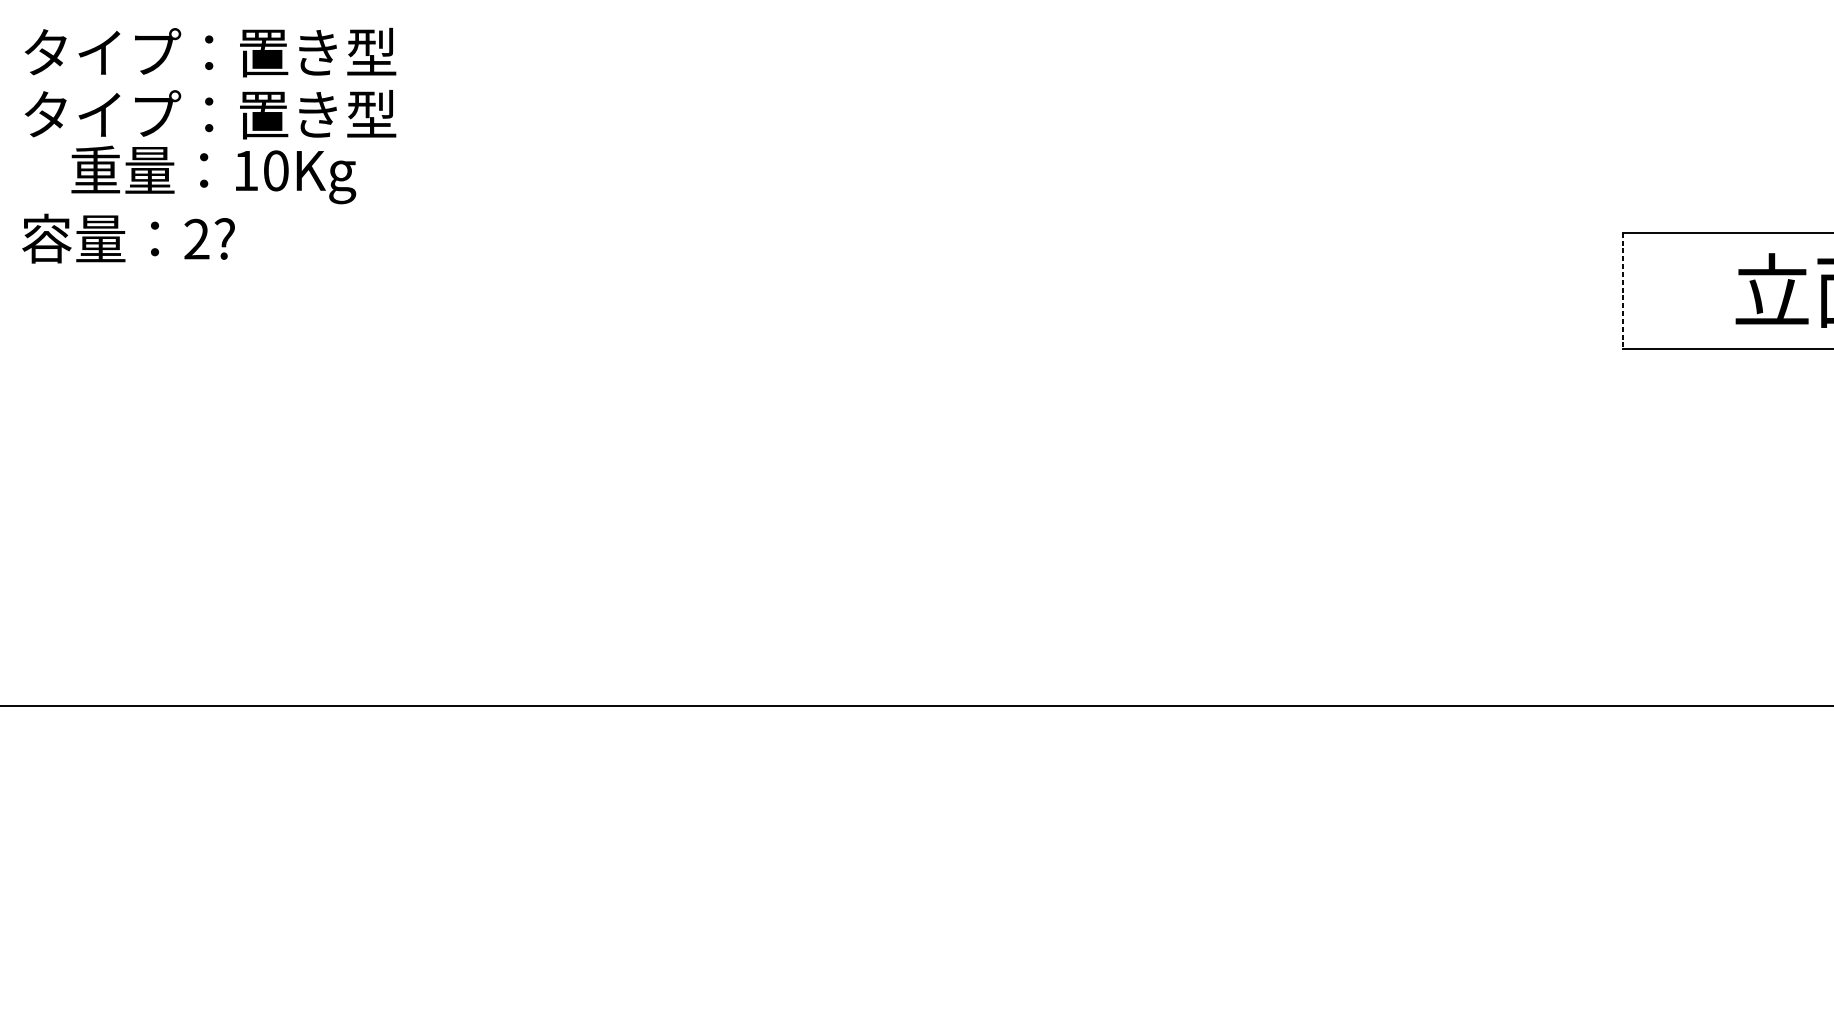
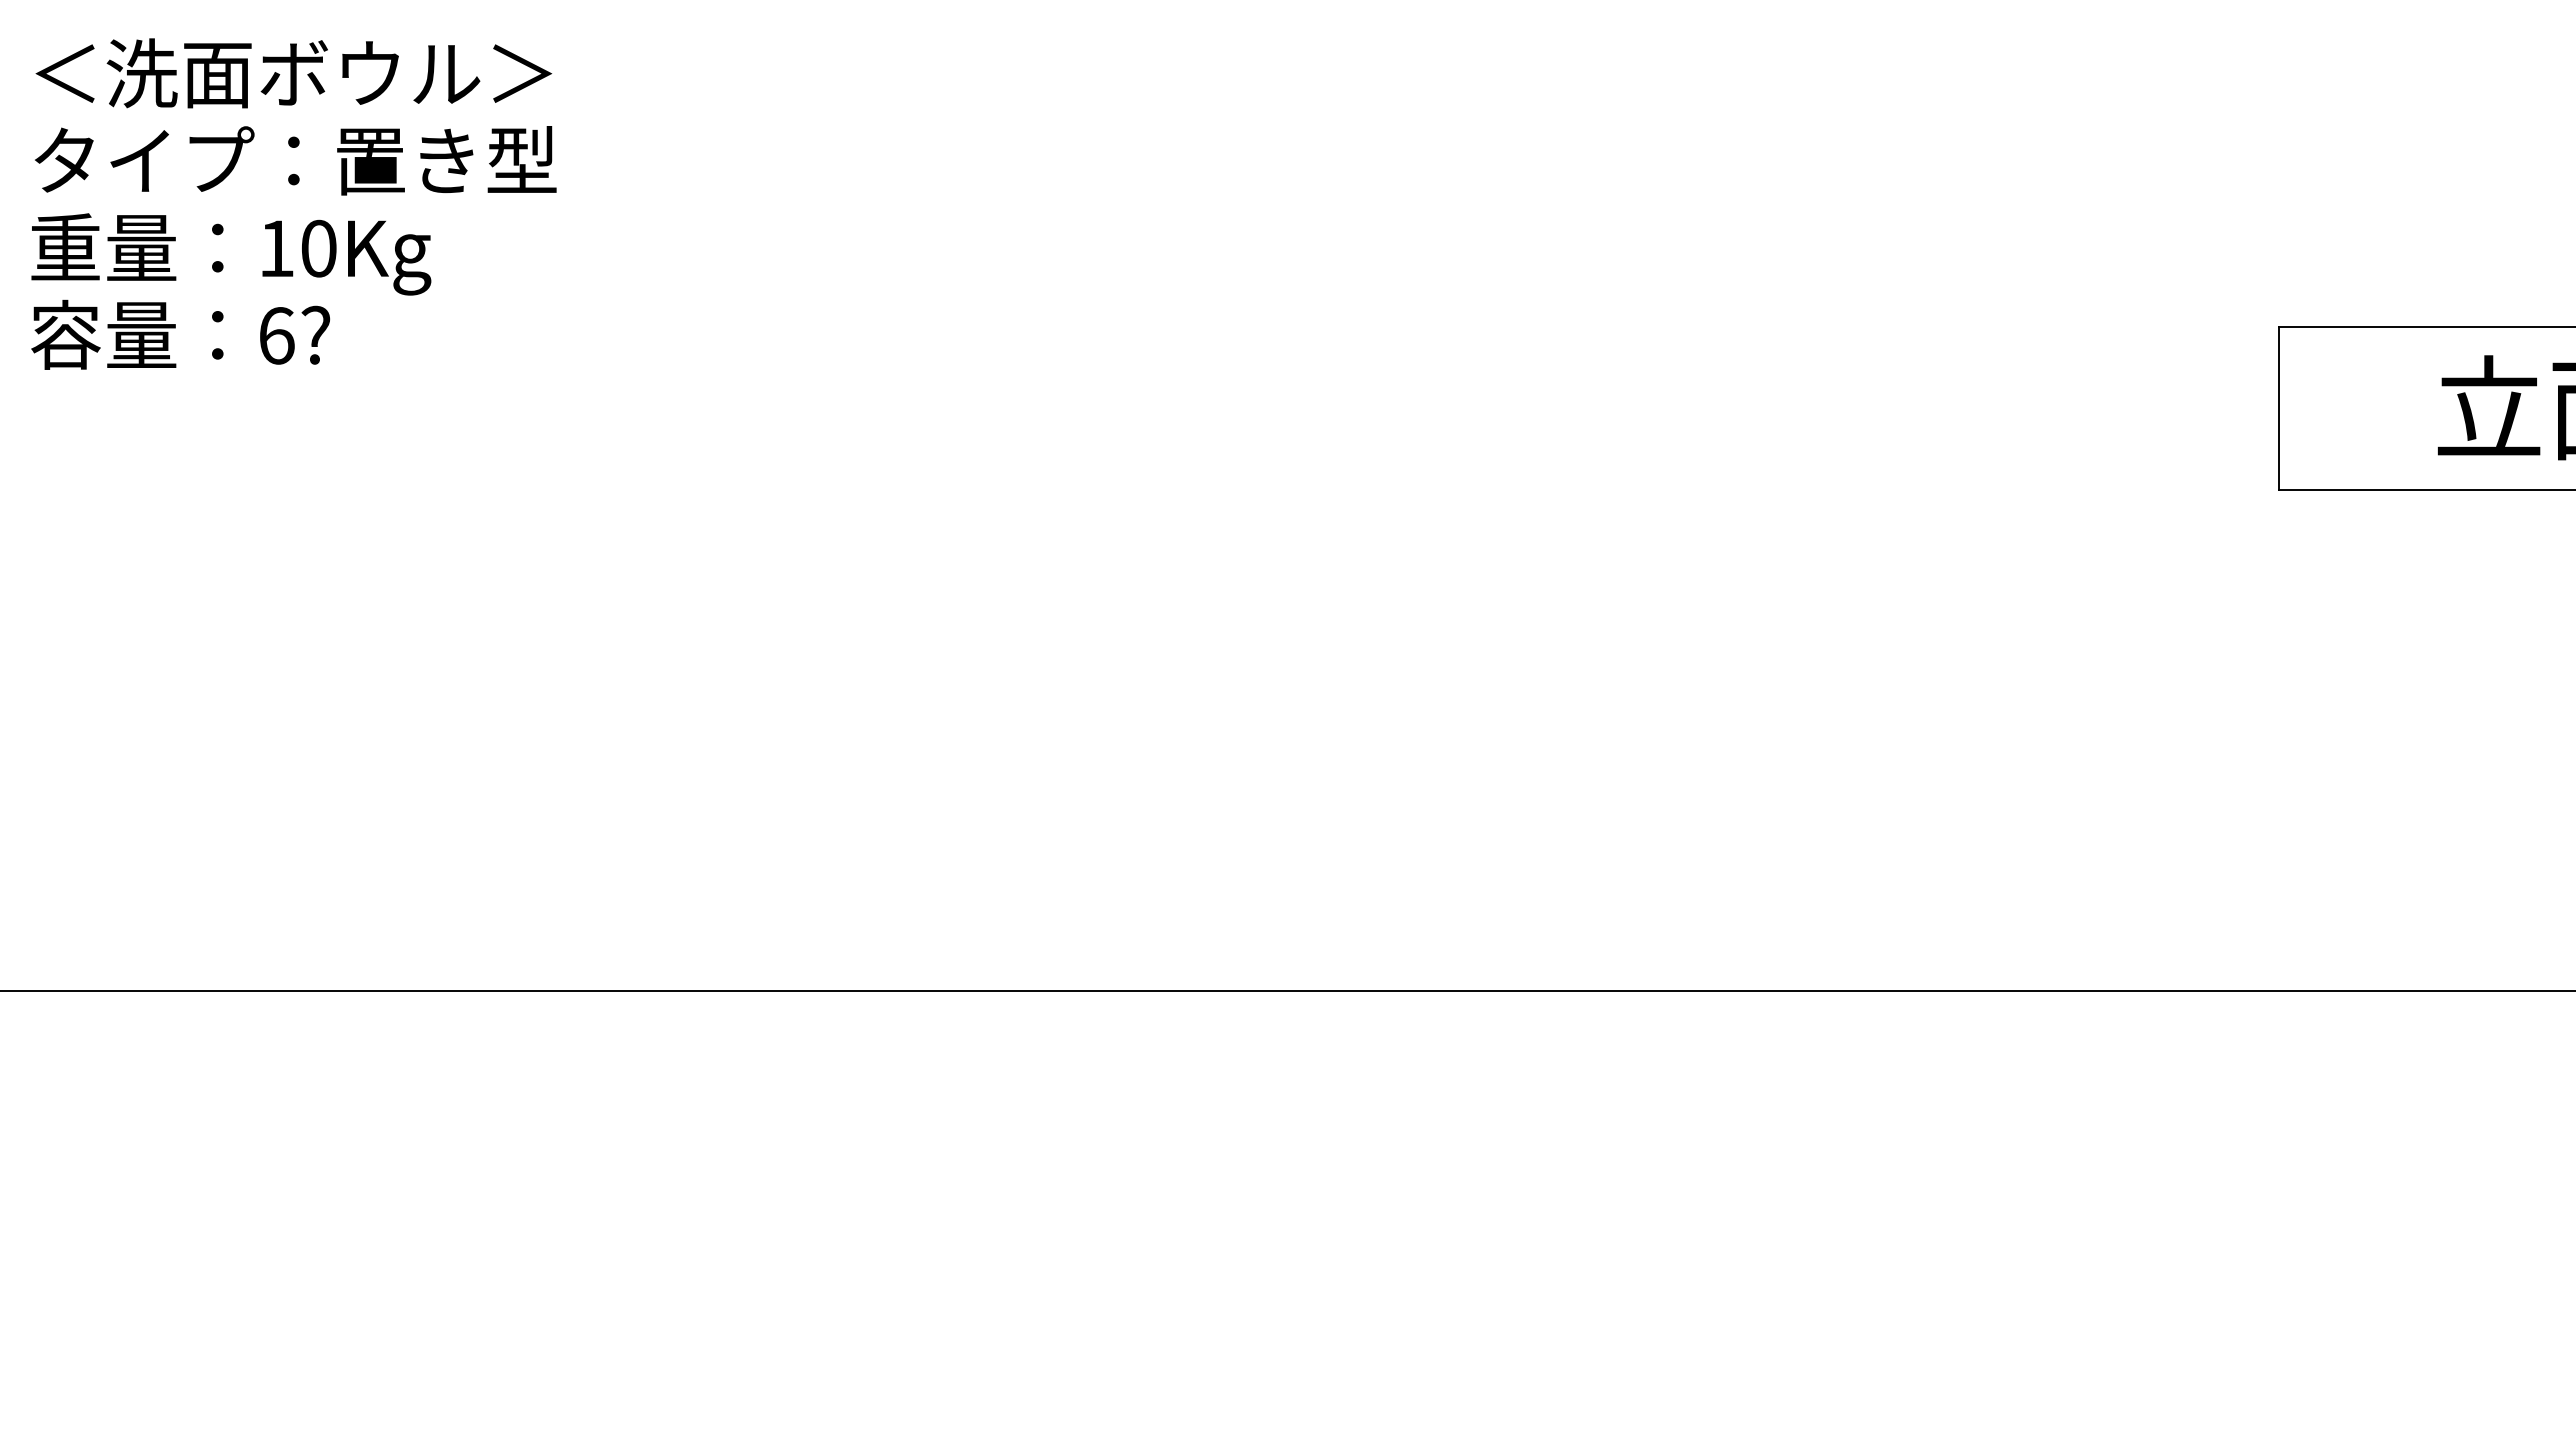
text: (210, 52) -> (295, 73), タイプ：置き型 -> ＜洗面ボウル＞
text: (213, 175) -> (231, 254), moved
text: (196, 239) -> (276, 335), 2? -> 6?
line: (1622, 291) -> (2278, 408), dashed -> solid

